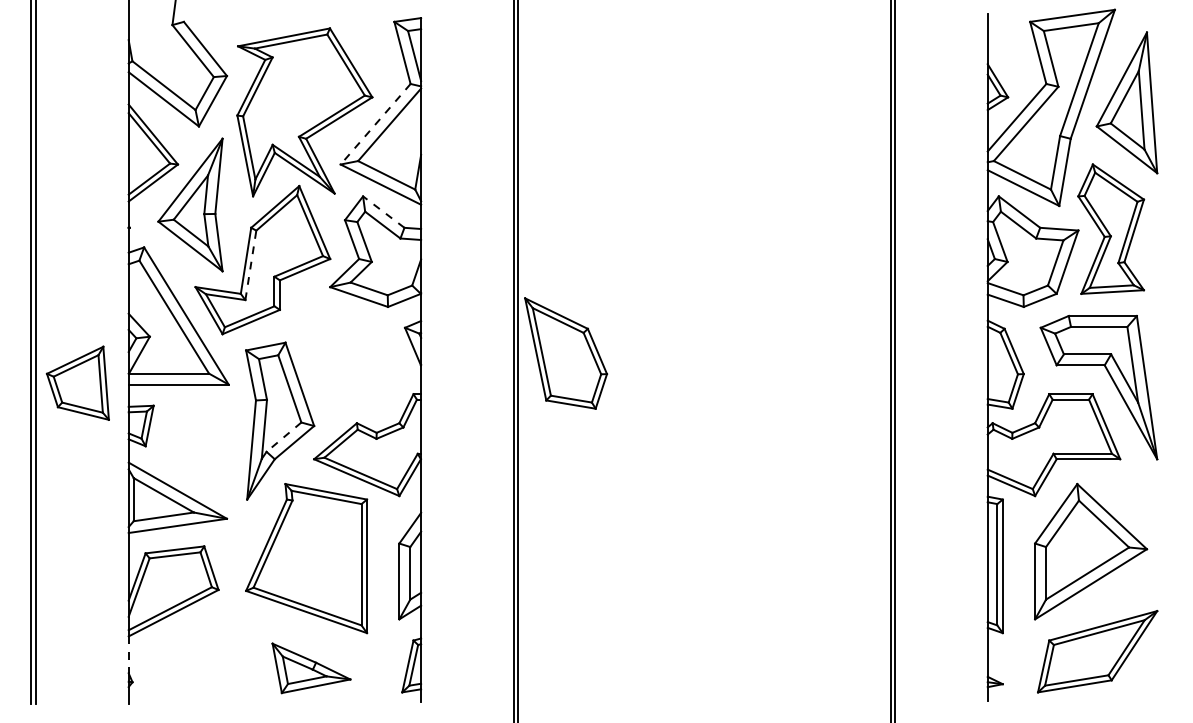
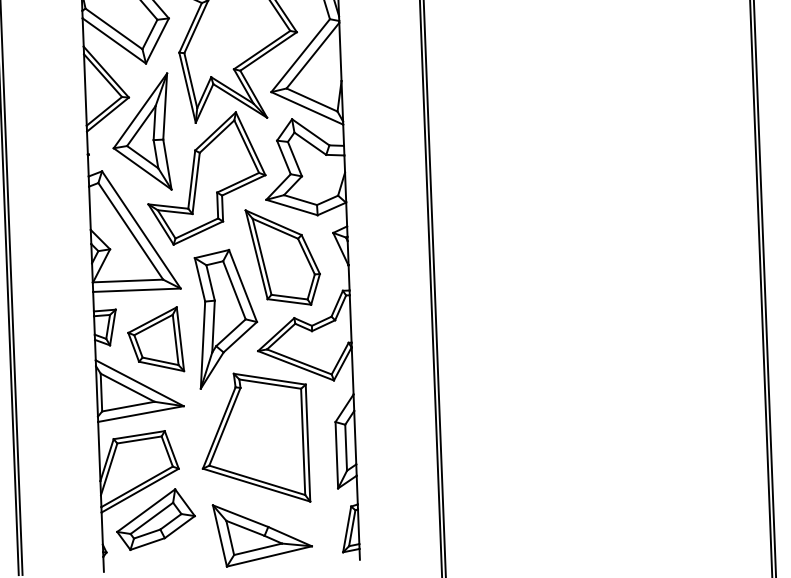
line: (375, 124) -> (300, 55), dashed -> solid
line: (383, 212) -> (310, 132), dashed -> solid
line: (250, 264) -> (195, 182), dashed -> solid
part: (566, 353) -> (283, 257), moved
part: (77, 382) -> (155, 339), moved
line: (284, 437) -> (231, 333), dashed -> solid
part: (189, 646) -> (155, 519), added
line: (128, 655) -> (102, 529), dashed -> solid
part: (311, 668) -> (262, 534), size x1.43

